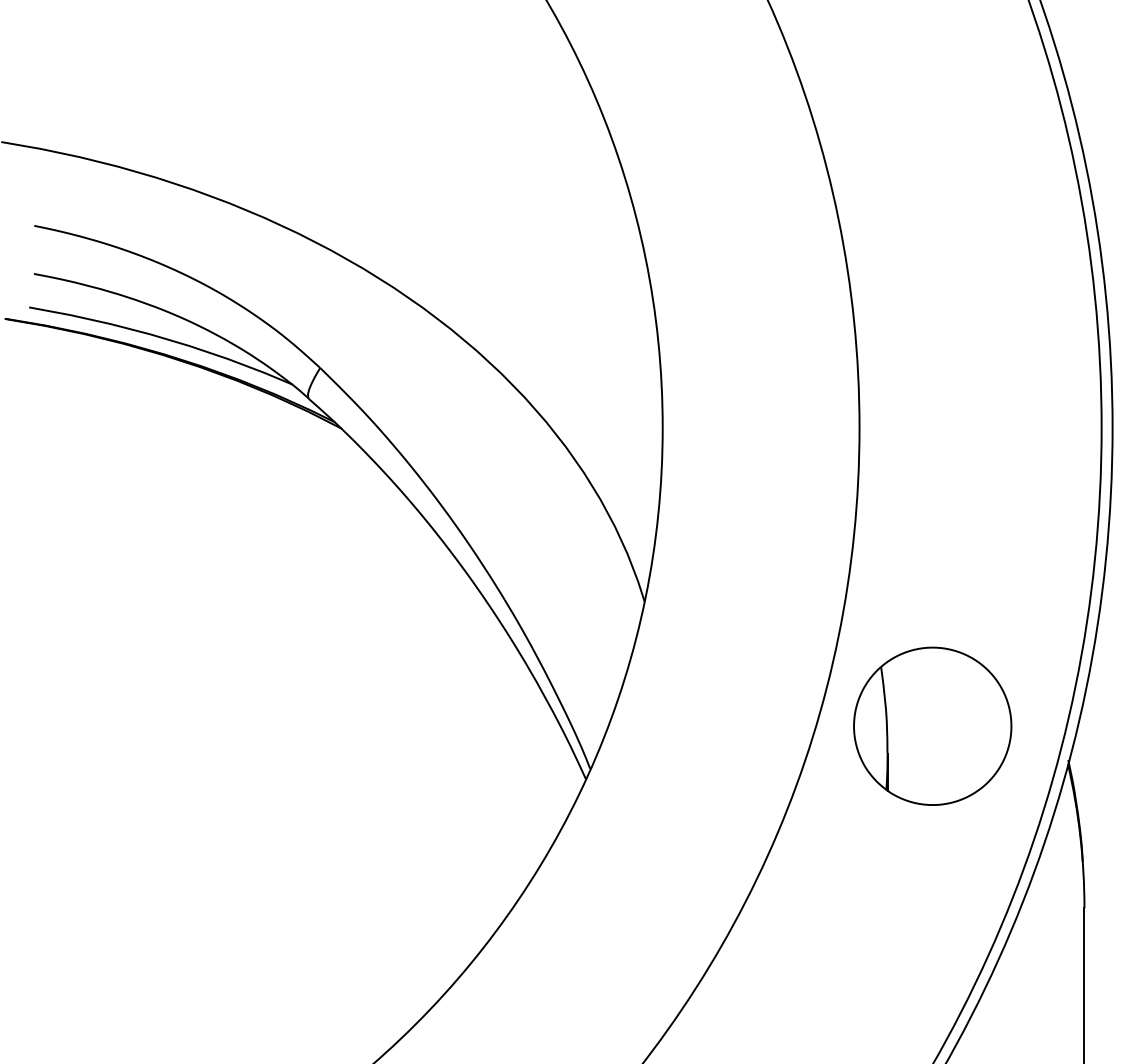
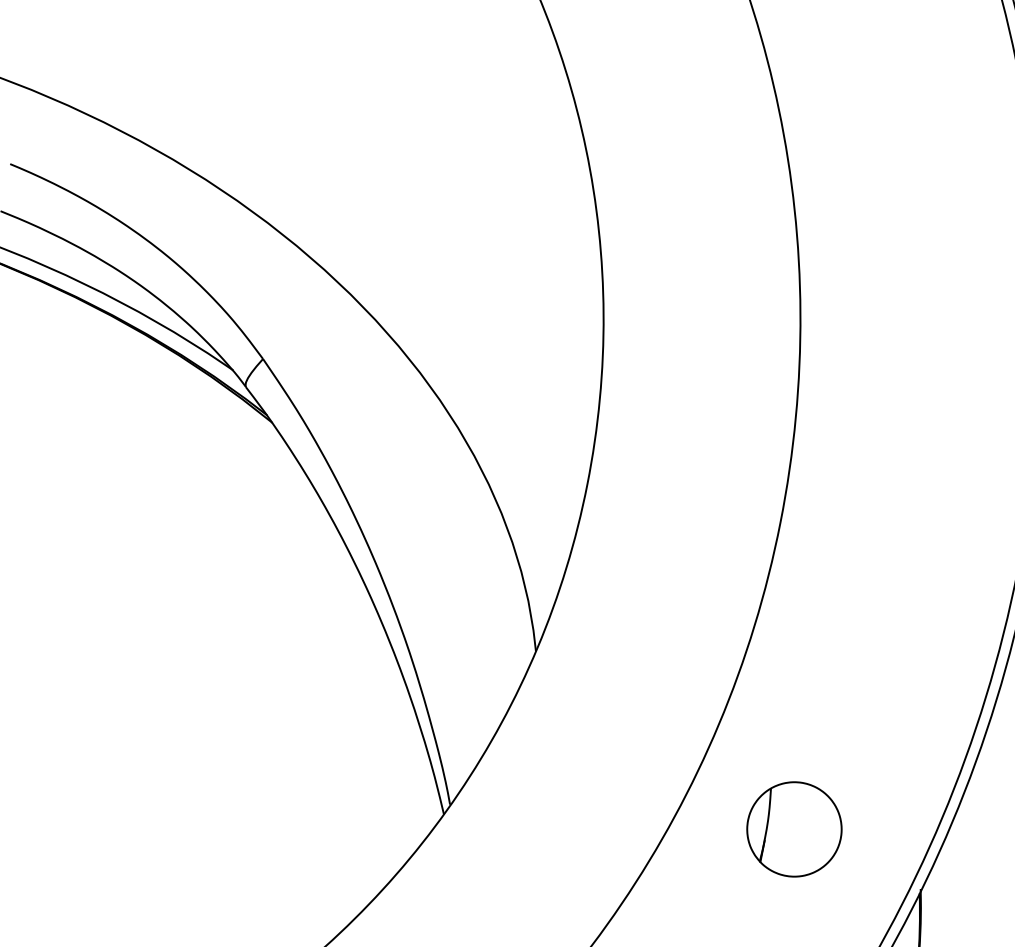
part: (932, 725) -> (794, 828), size x0.6

